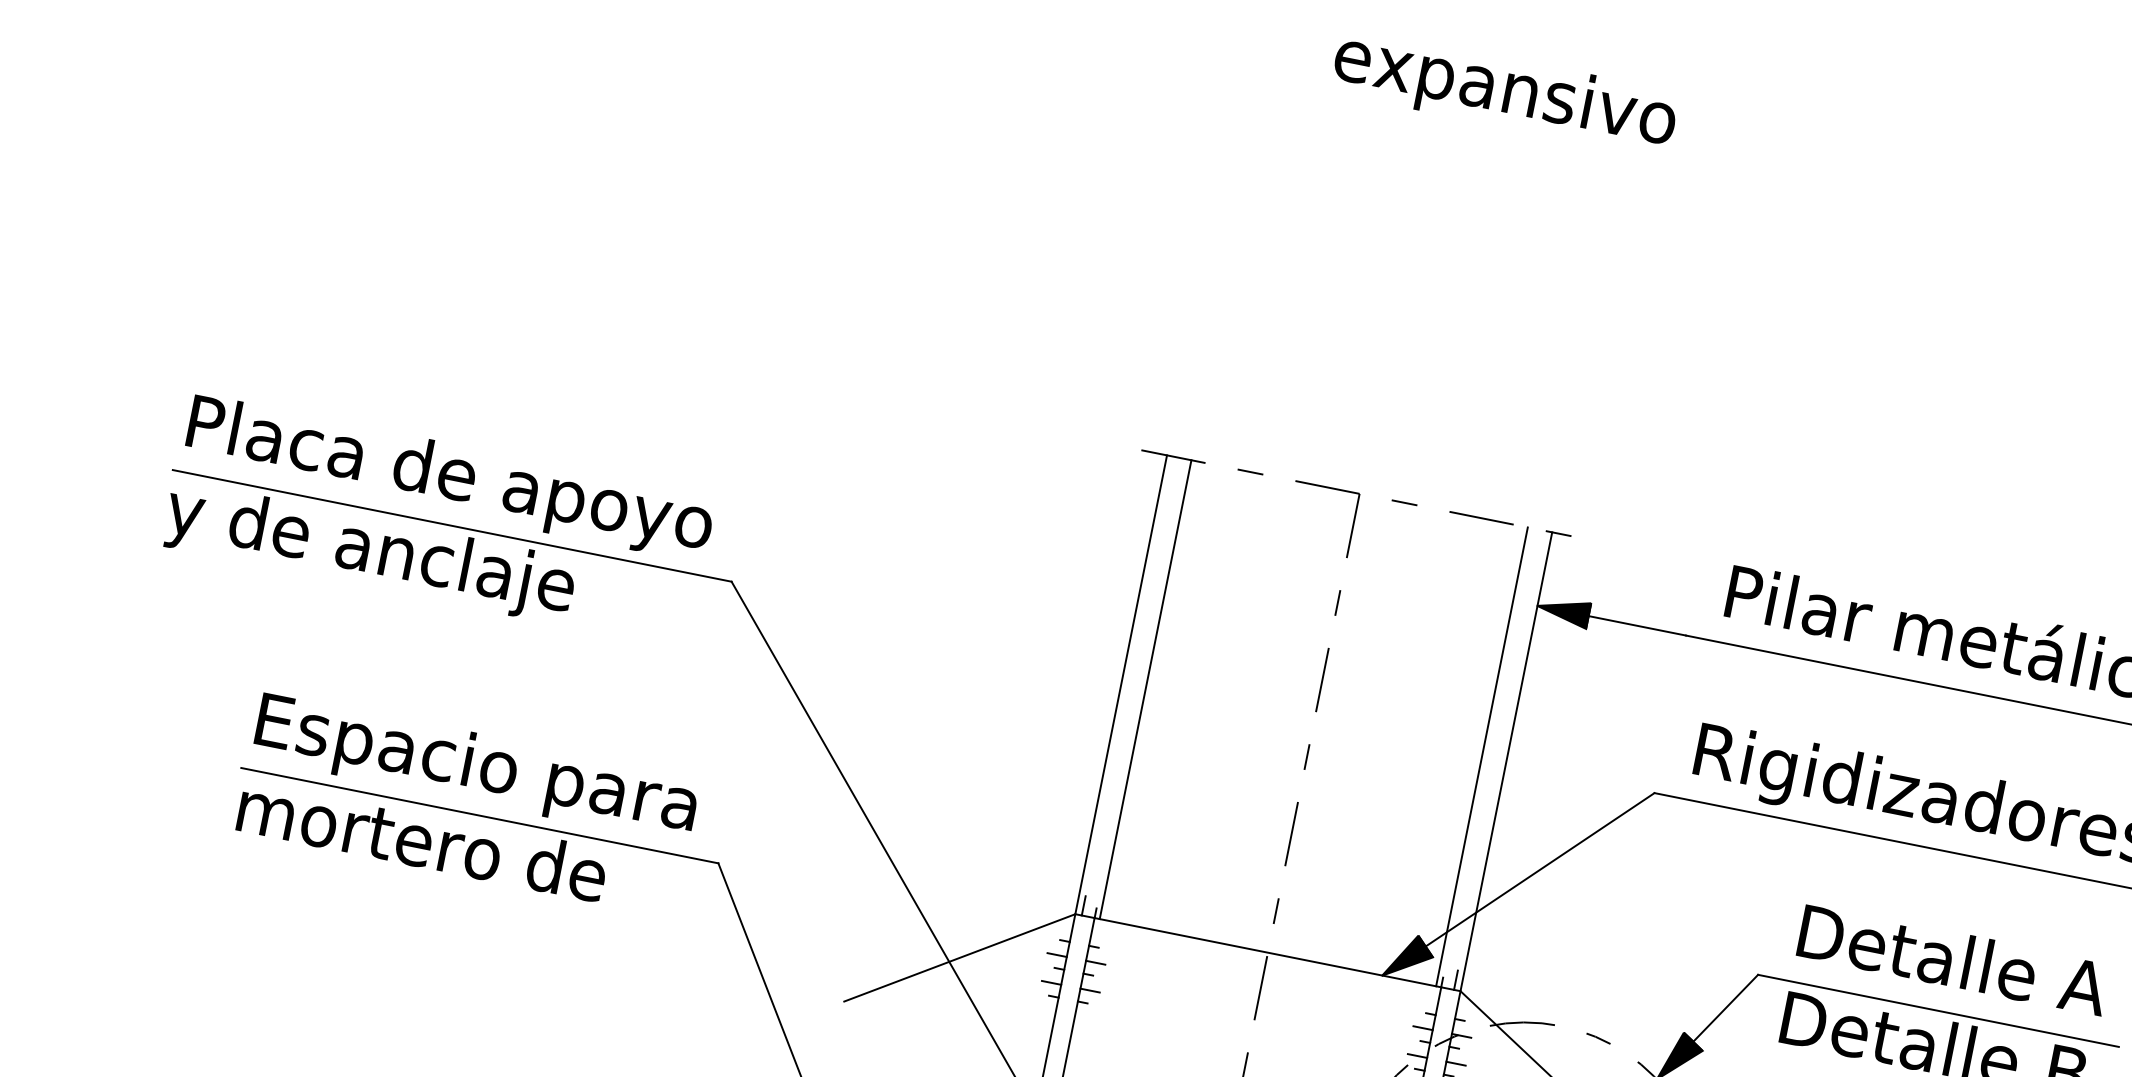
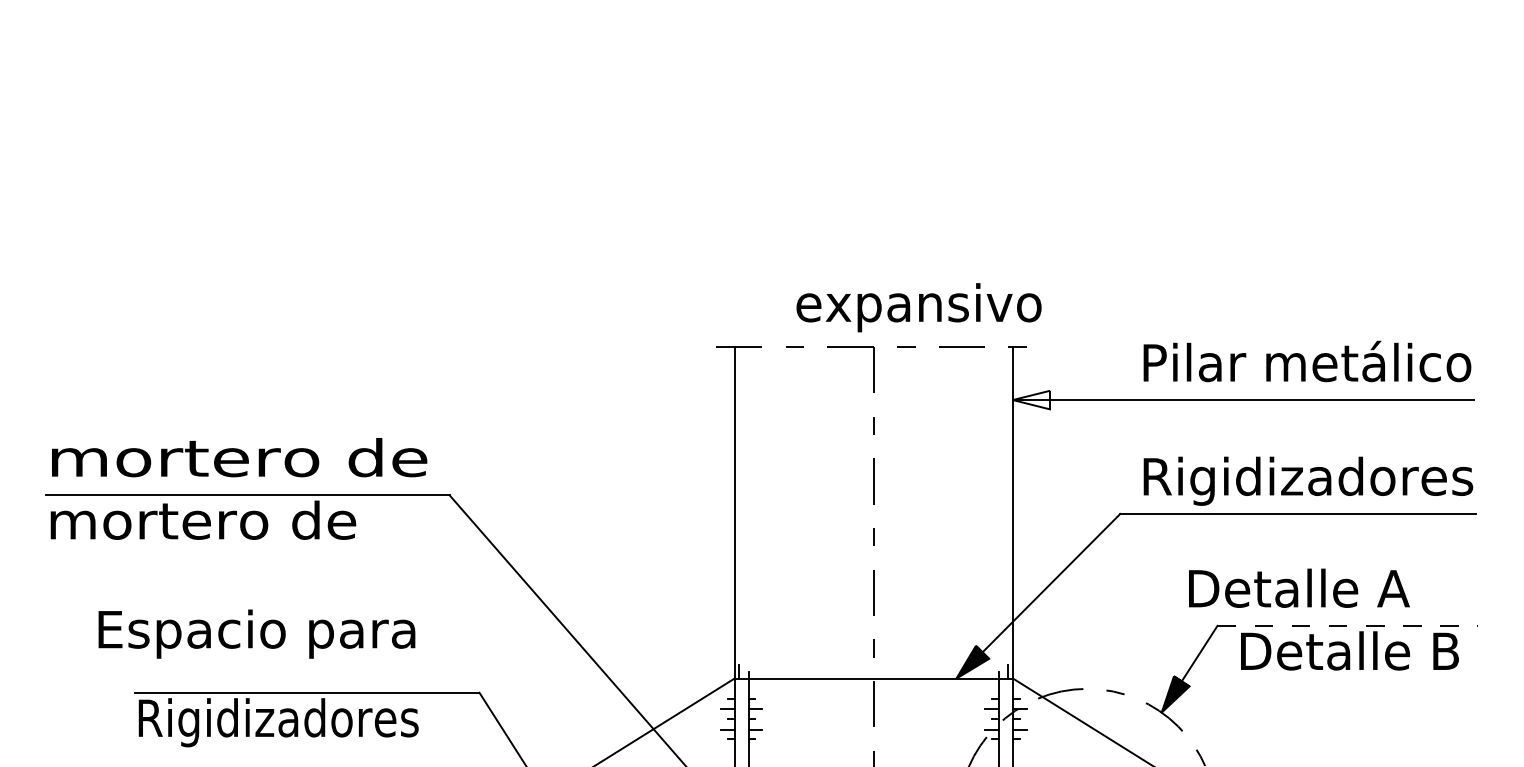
text: (1504, 91) -> (918, 307), moved
text: (450, 478) -> (239, 462), Placa de apoyo -> mortero de
text: (380, 553) -> (201, 524), y de anclaje -> mortero de
fill: (1561, 609) -> (1030, 399), removed
line: (1146, 689) -> (752, 512), removed
line: (1482, 756) -> (995, 512), removed
text: (475, 767) -> (256, 633), moved
text: (432, 848) -> (278, 722), mortero de -> Rigidizadores
text: (1954, 958) -> (1299, 587), moved
line: (1939, 1010) -> (1348, 625), solid -> dashed

